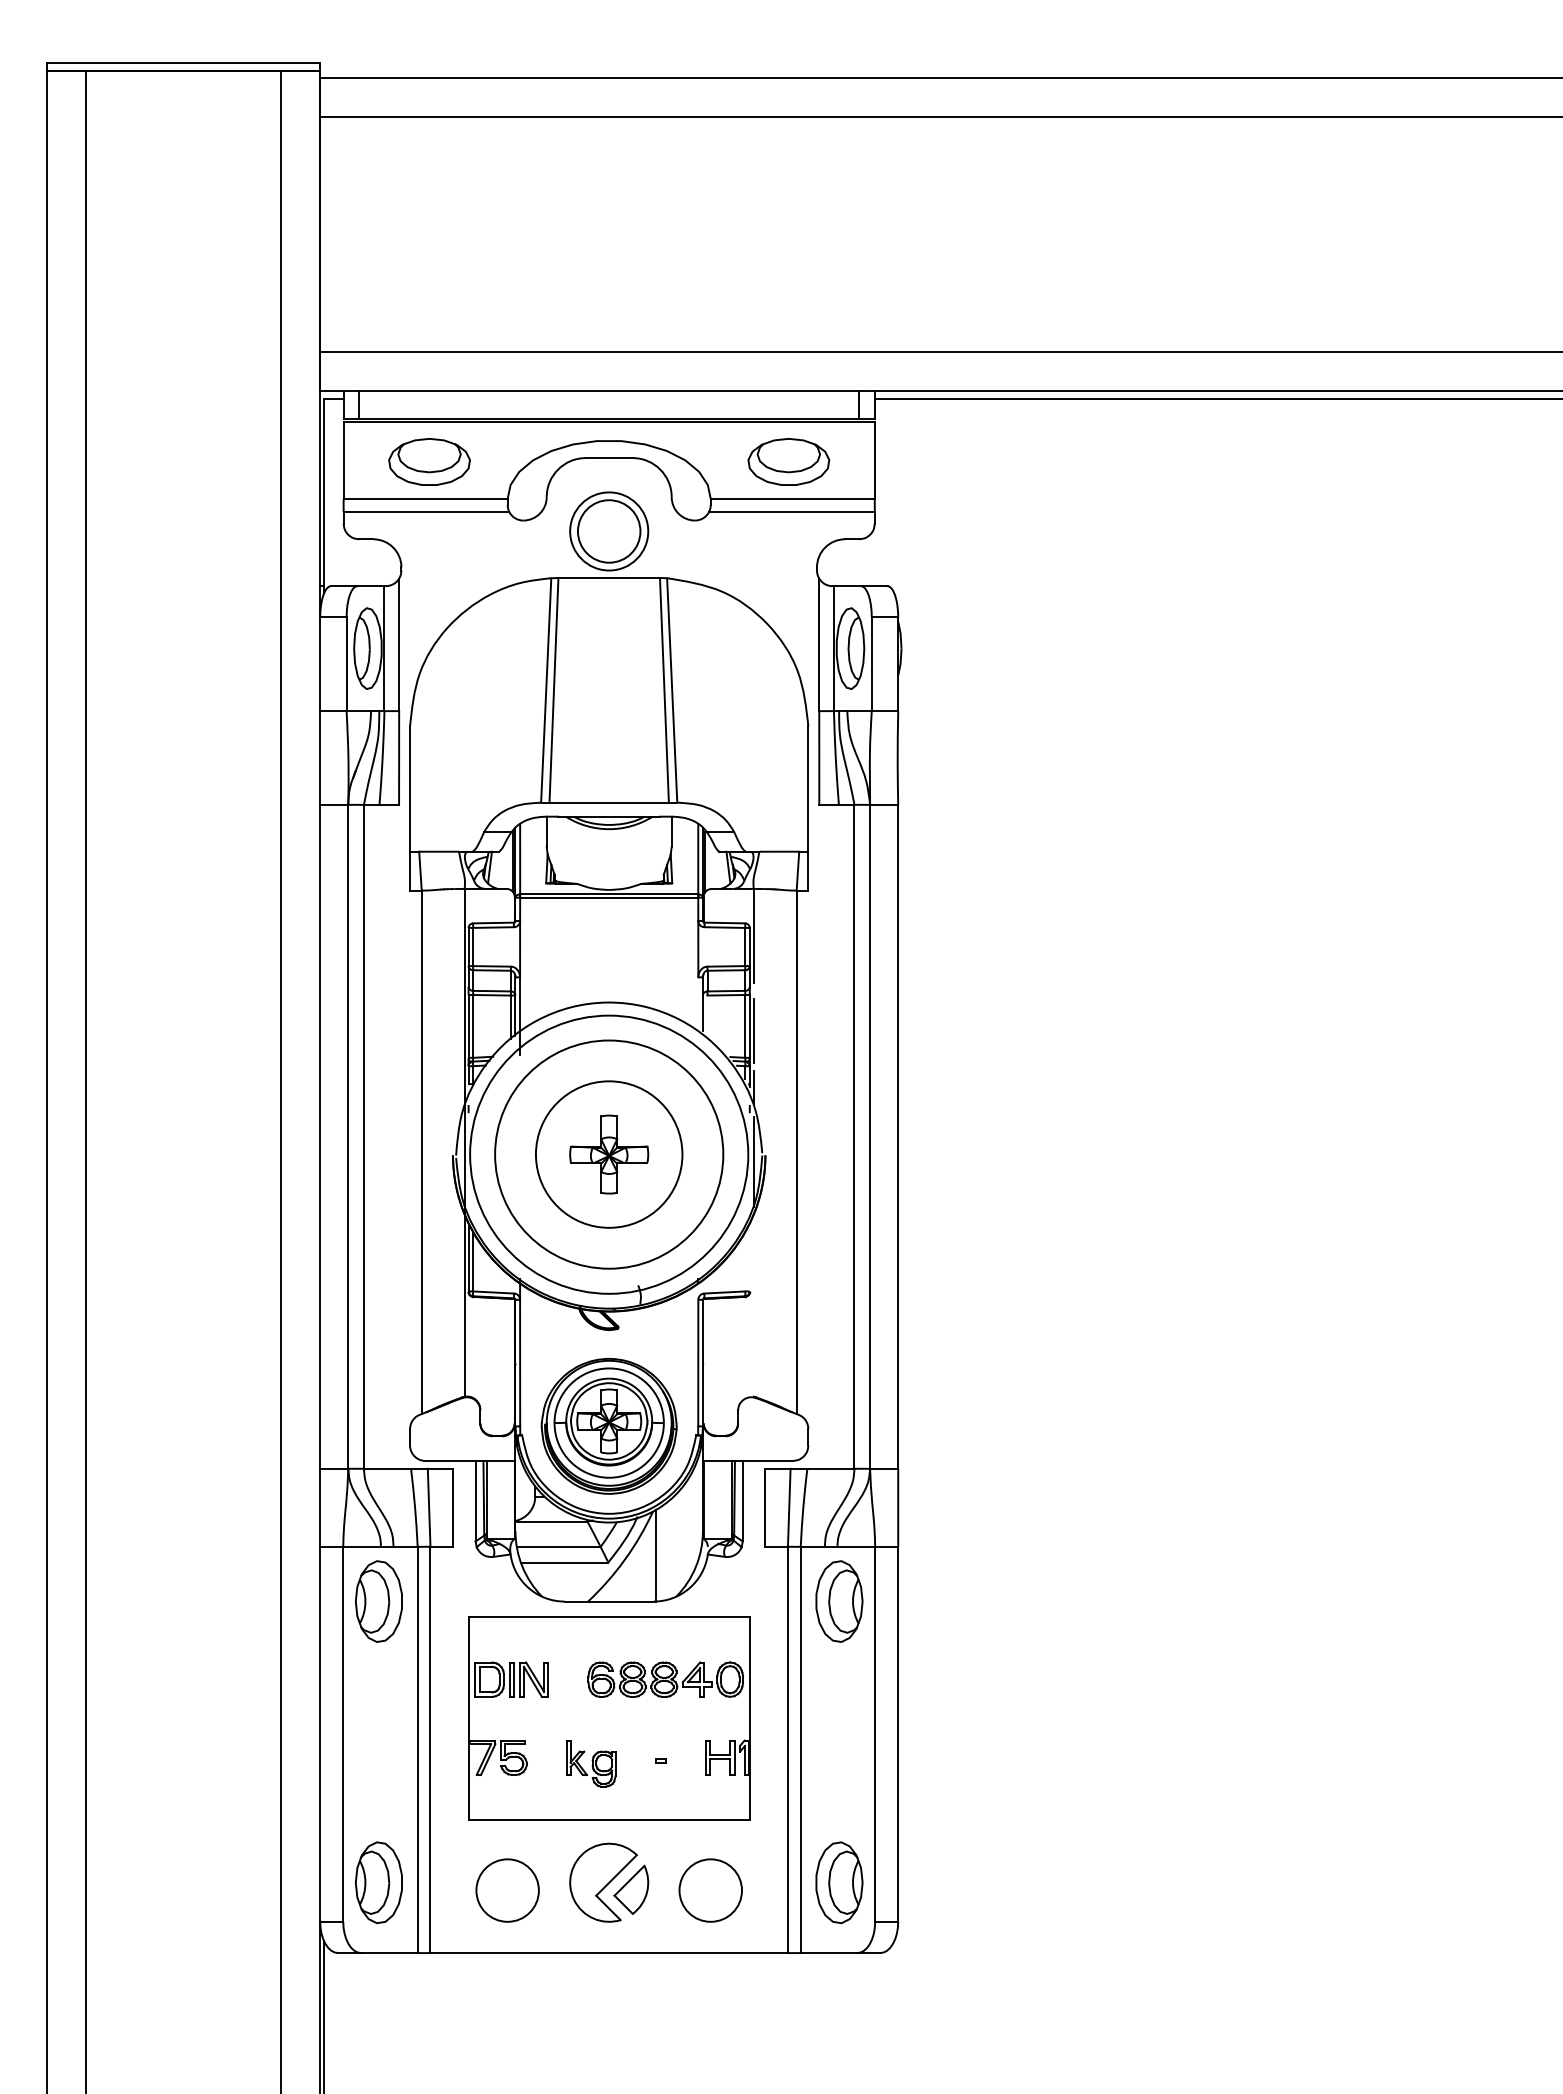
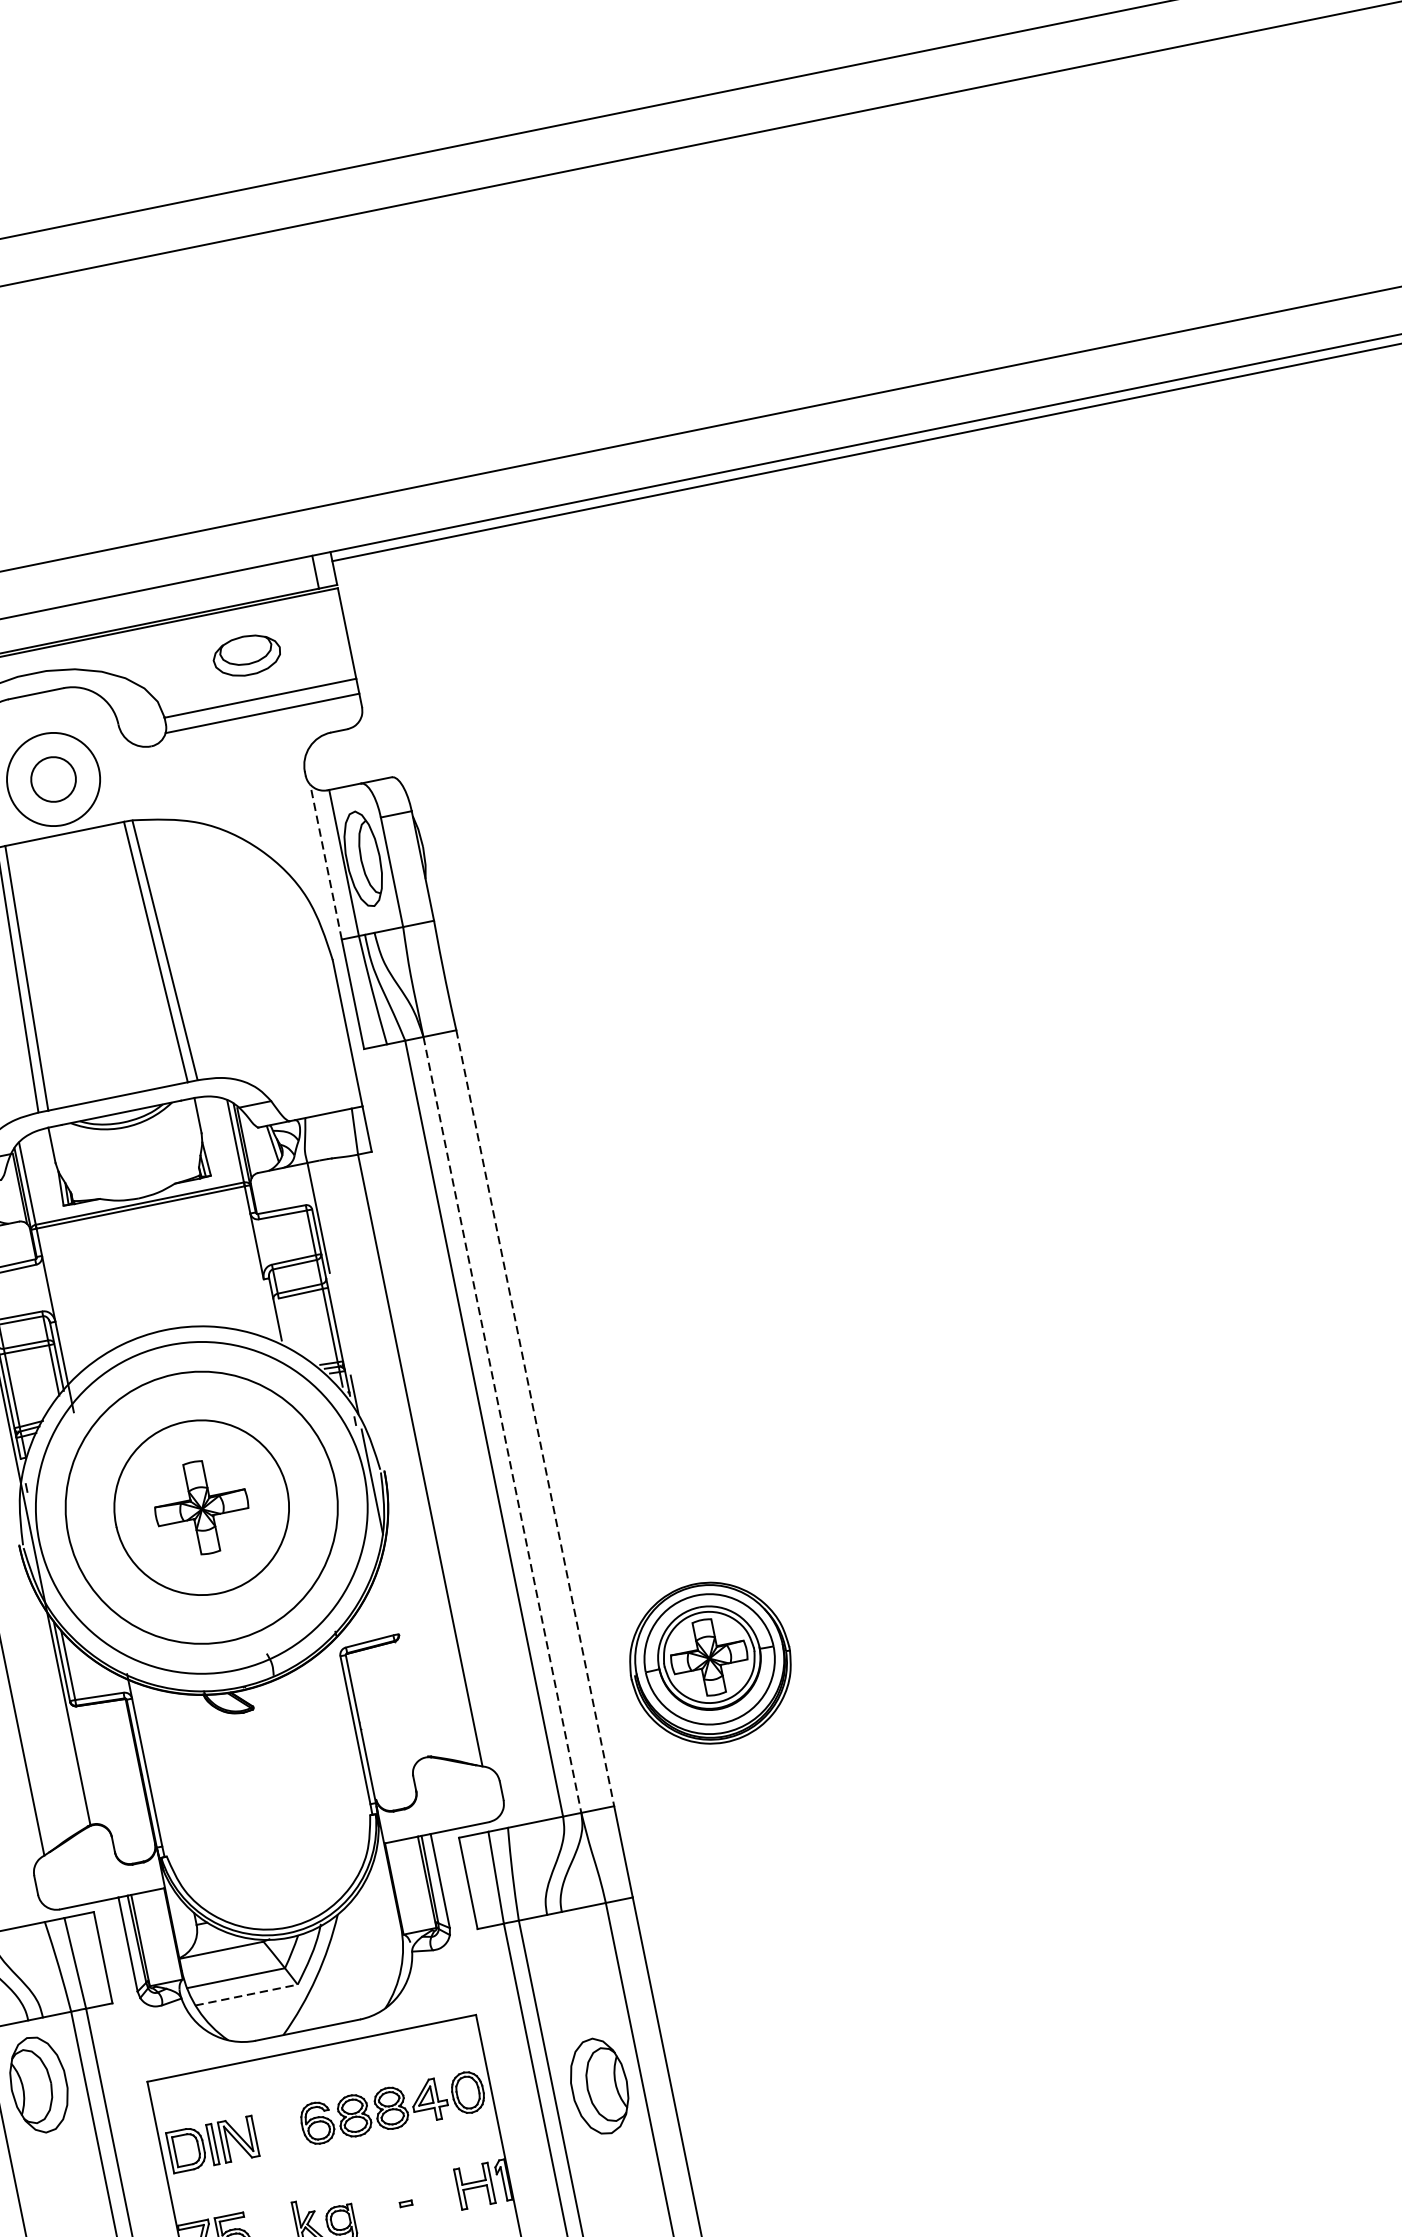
part: (788, 461) -> (246, 655), size x0.7
circle: (608, 531) -> (52, 779), size x0.6
line: (819, 644) -> (326, 861), solid -> dashed
line: (753, 1030) -> (340, 1328), removed
line: (870, 1136) -> (502, 1424), solid -> dashed
line: (898, 1136) -> (535, 1417), solid -> dashed
part: (608, 1426) -> (709, 1663), moved
line: (656, 1555) -> (352, 1965), removed
line: (564, 1562) -> (246, 1995), solid -> dashed
part: (839, 1601) -> (599, 2086), moved

